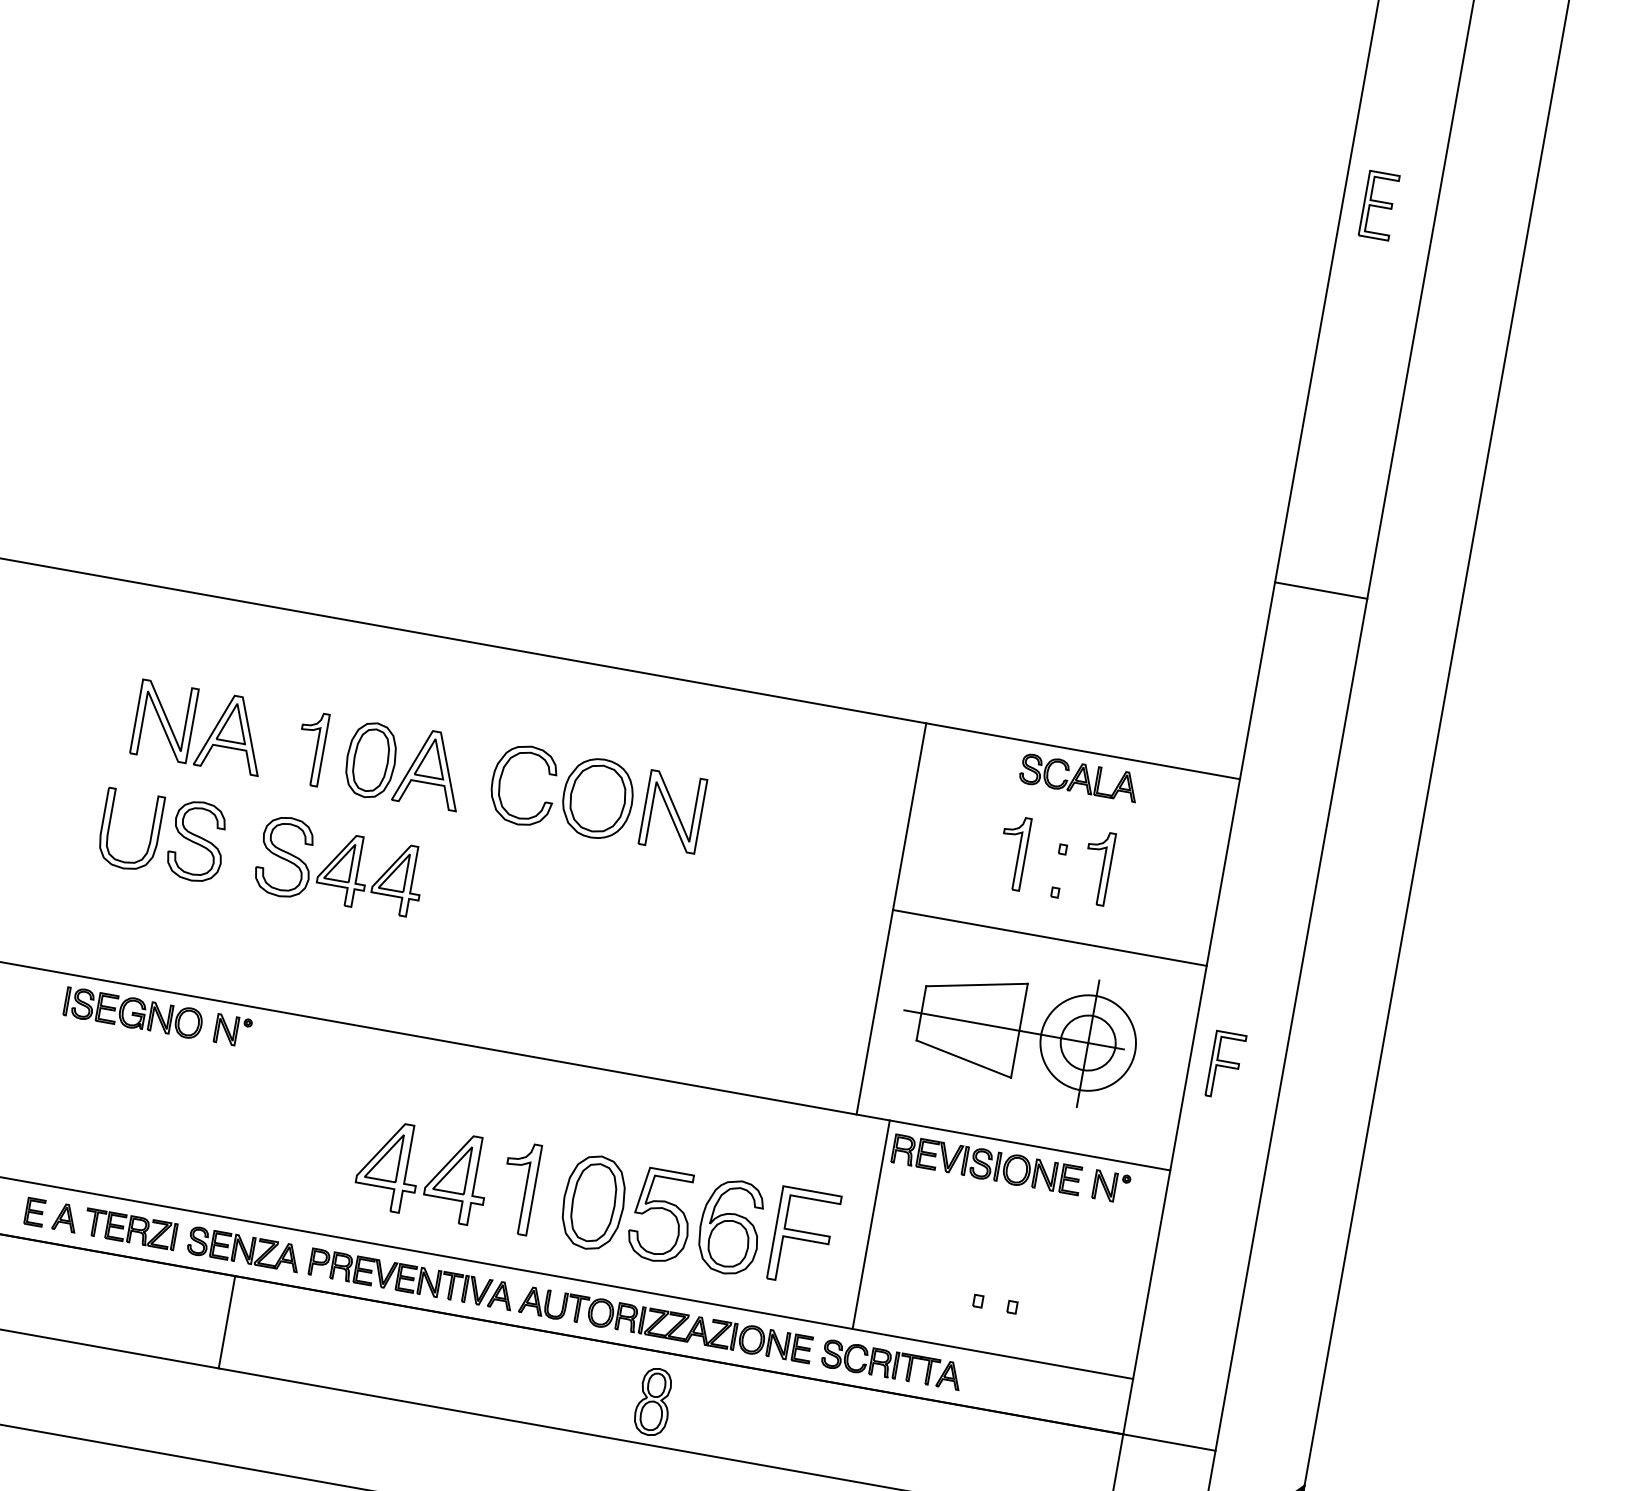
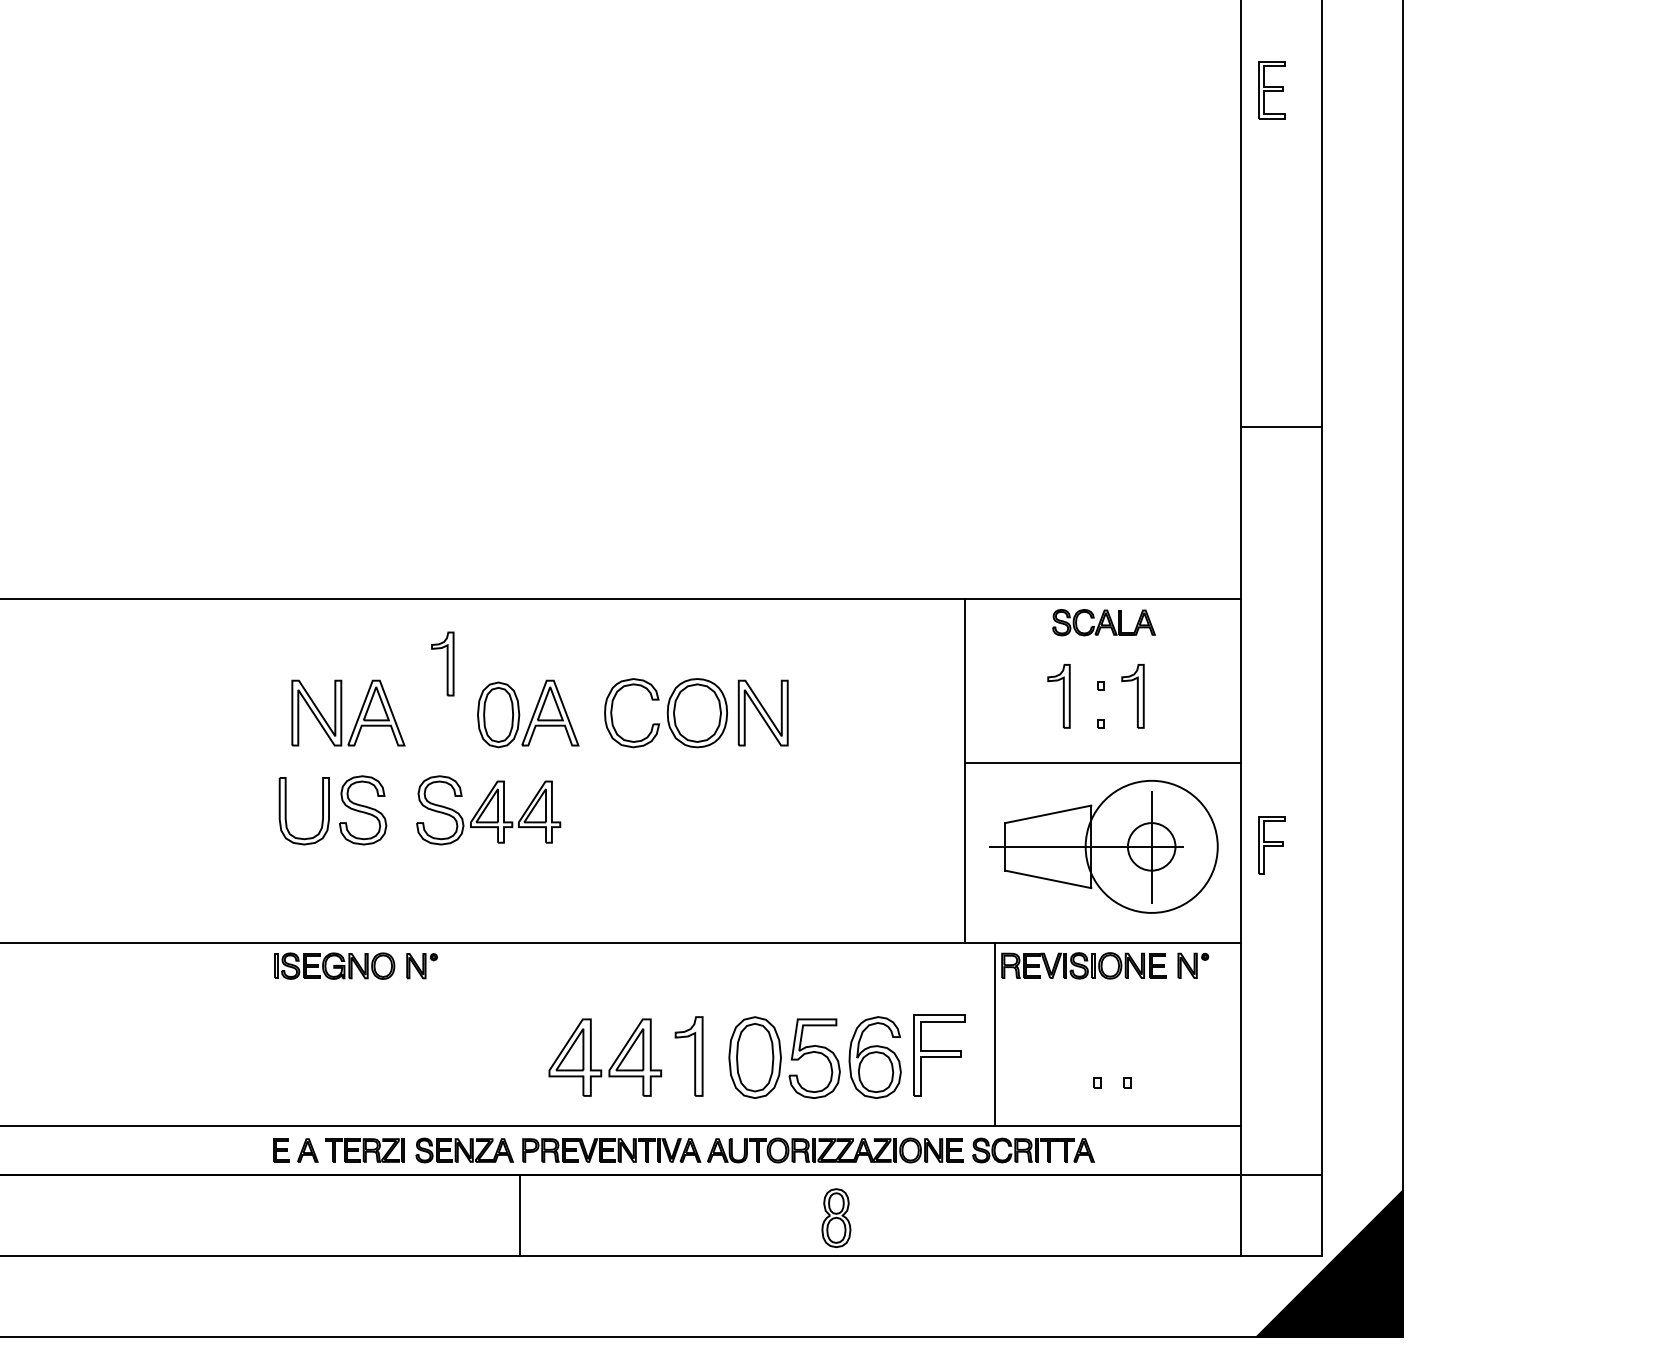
part: (310, 747) -> (442, 663), moved
circle: (1088, 1042) -> (1151, 846), size x1.6
line: (227, 1321) -> (520, 1214), moved

